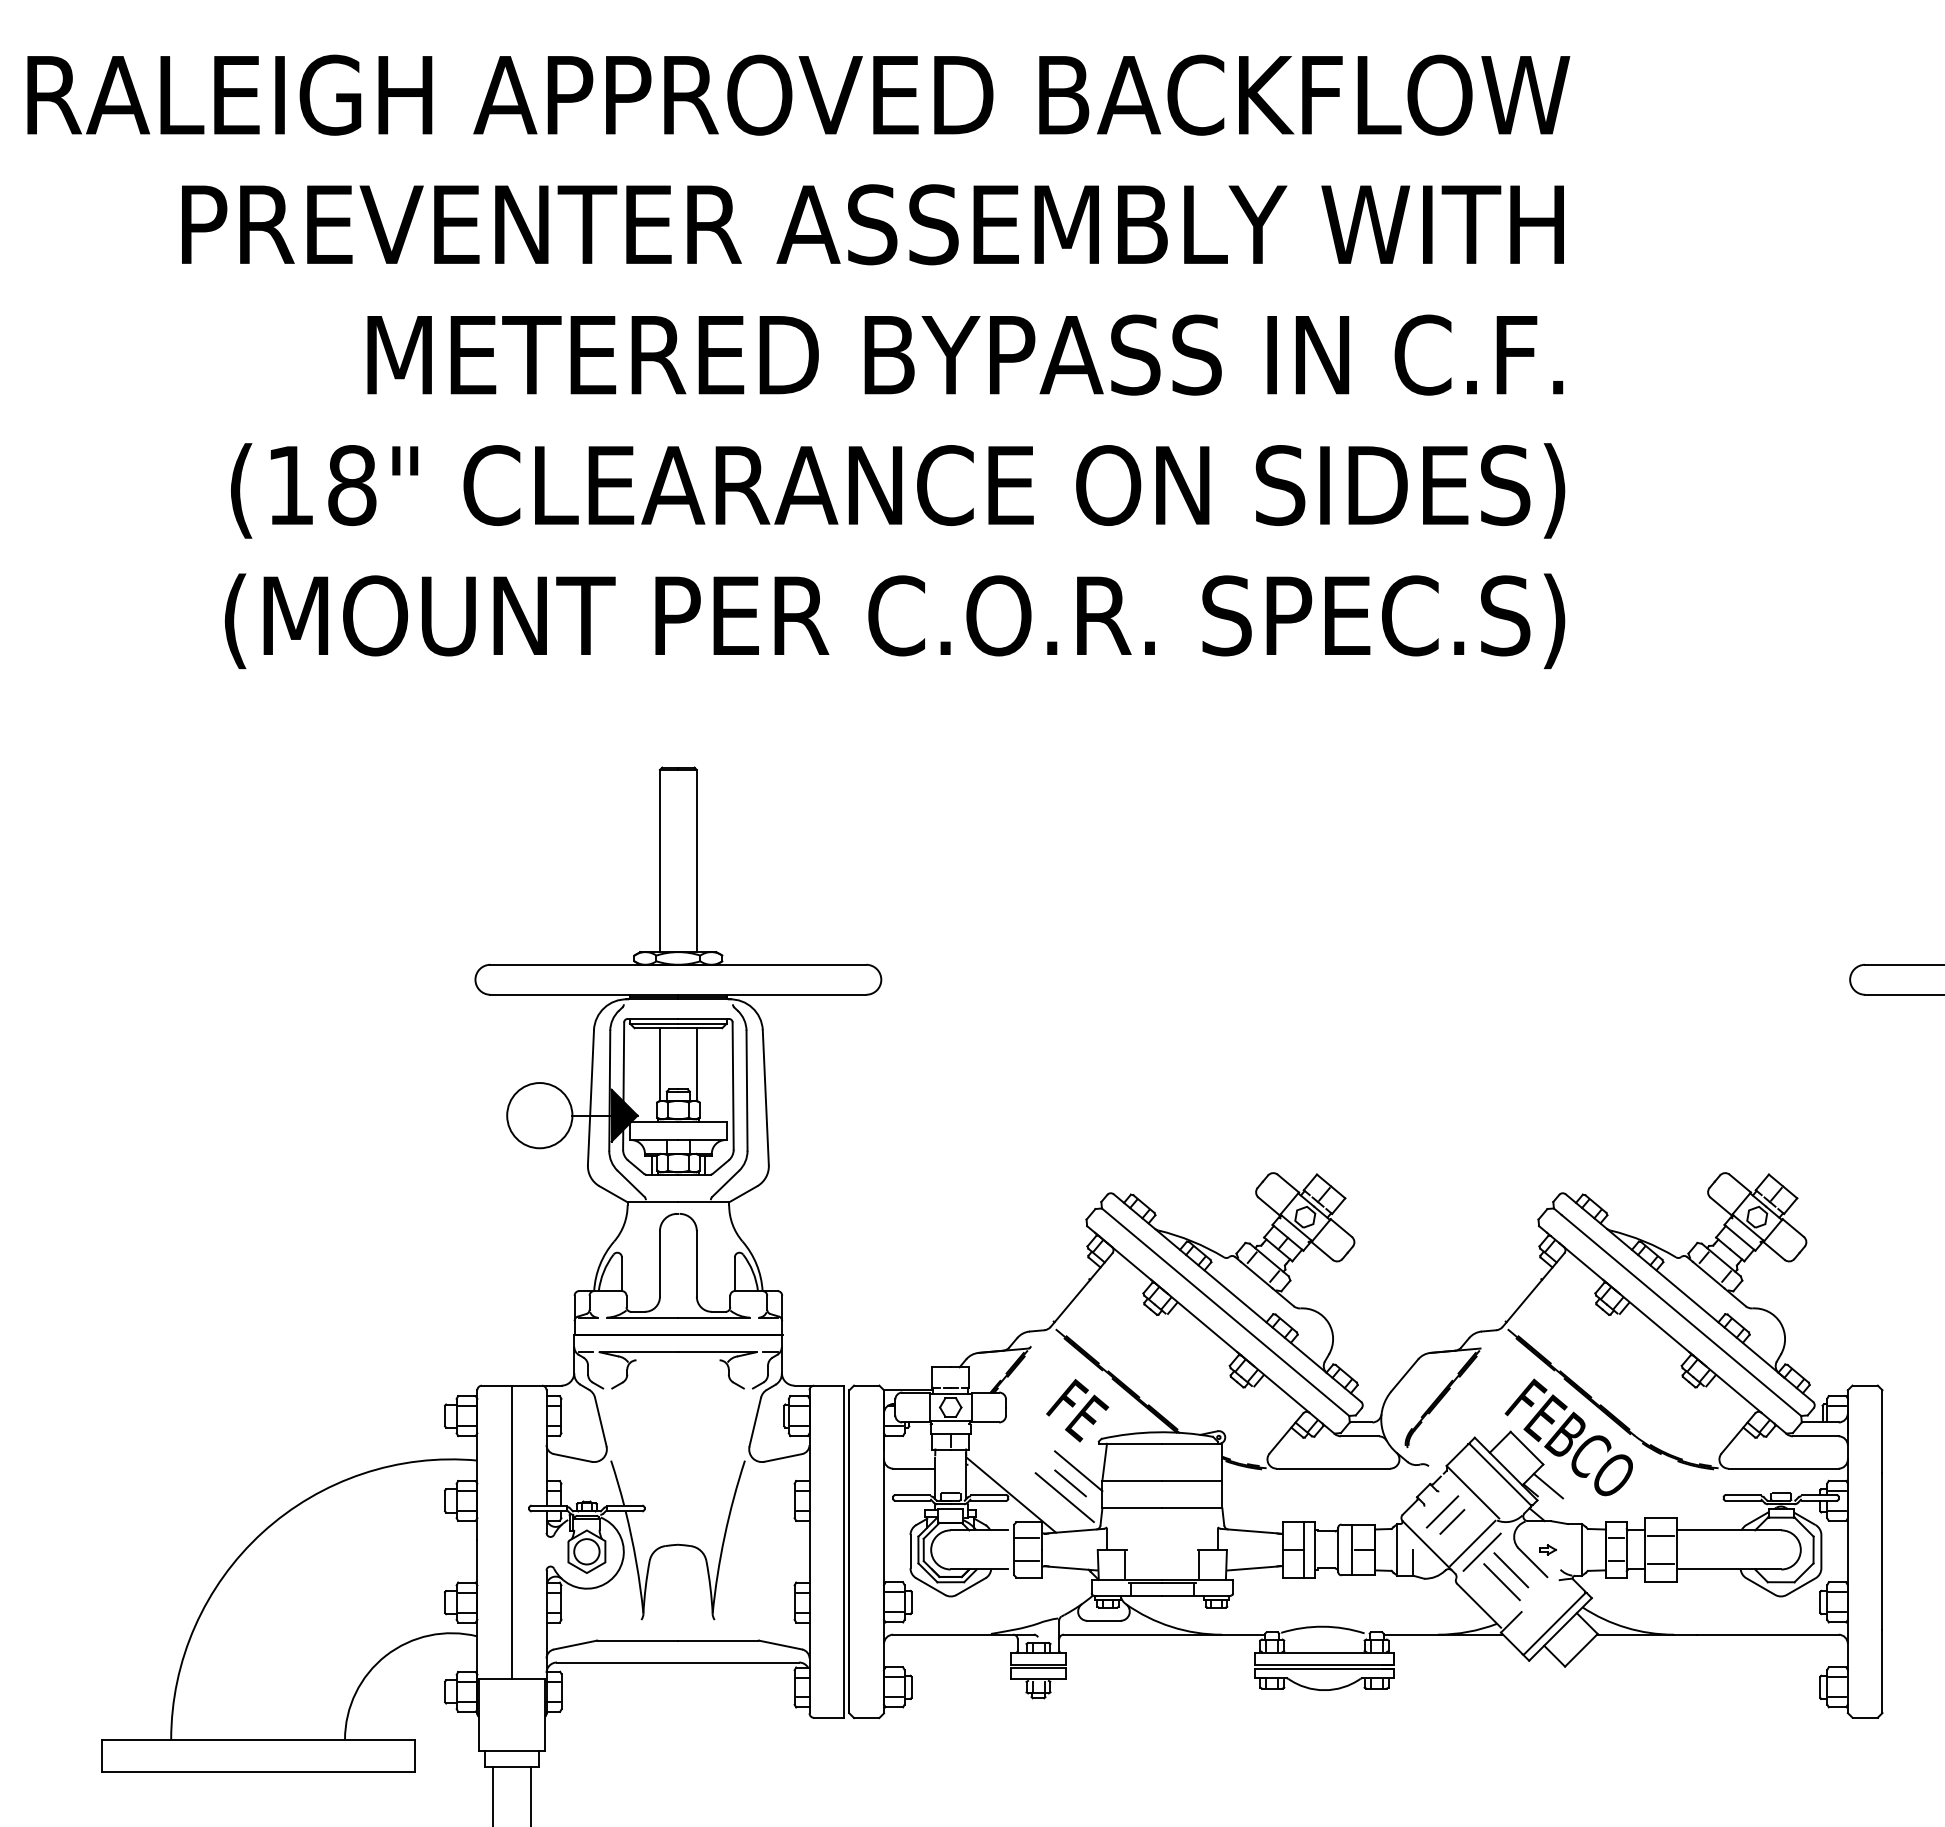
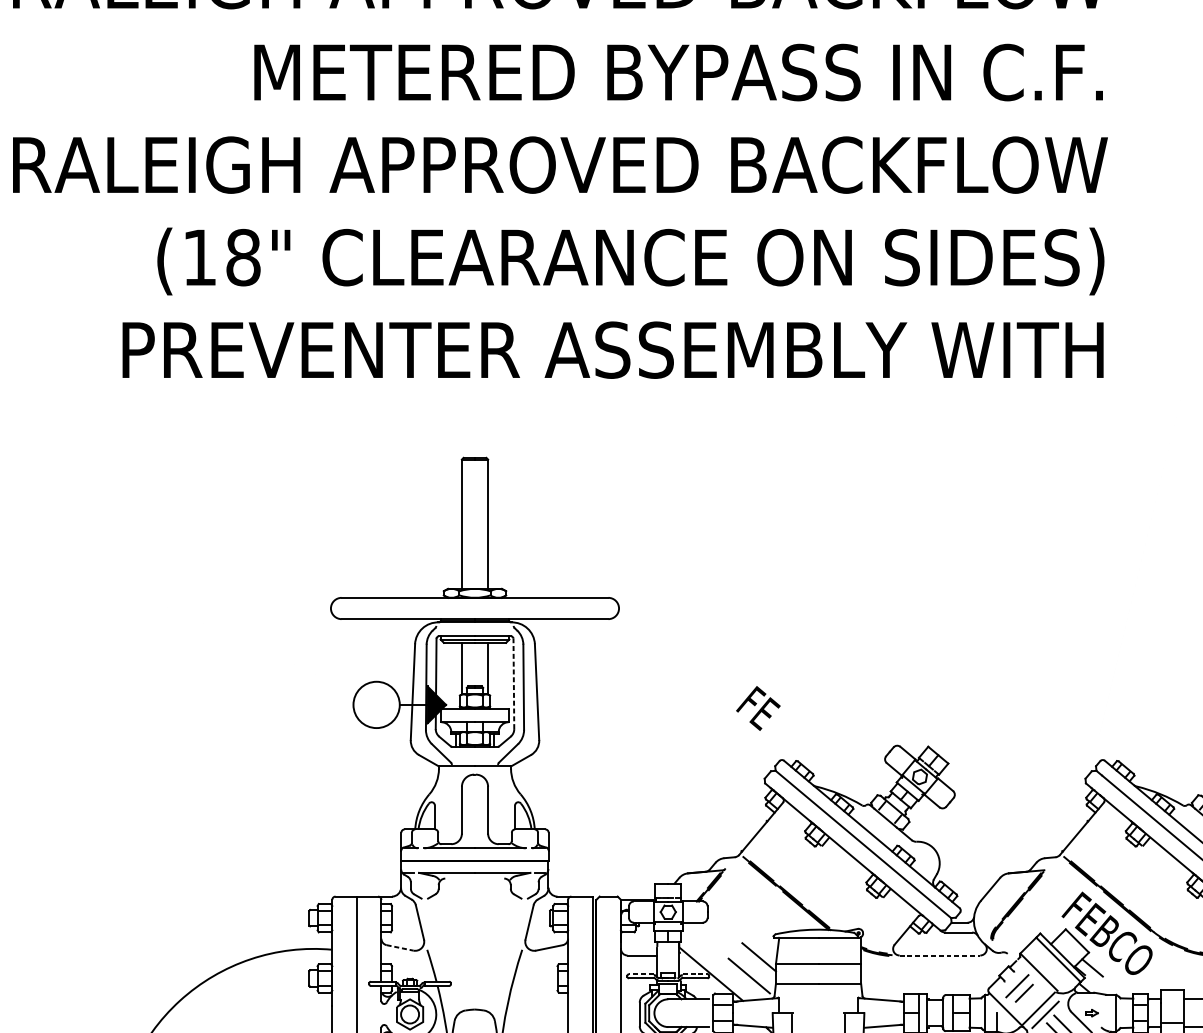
text: (872, 224) -> (612, 72), PREVENTER ASSEMBLY WITH -> METERED BYPASS IN C.F.
text: (798, 354) -> (560, 164), METERED BYPASS IN C.F. -> RALEIGH APPROVED BACKFLOW
text: (873, 621) -> (613, 354), (MOUNT PER C.O.R. SPEC.S) -> PREVENTER ASSEMBLY WITH
line: (733, 1086) -> (514, 684), solid -> dashed
text: (1077, 1410) -> (758, 708), moved
line: (573, 1458) -> (400, 948), solid -> dashed
line: (1333, 1468) -> (940, 955), solid -> dashed
line: (1070, 1483) -> (753, 966), removed
line: (912, 1495) -> (641, 974), solid -> dashed
line: (988, 1495) -> (695, 974), solid -> dashed
line: (1661, 1536) -> (1172, 1003), removed

